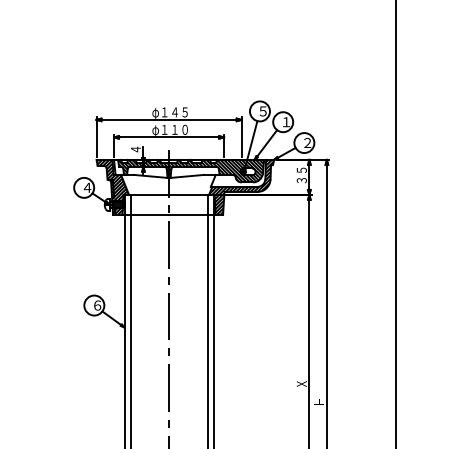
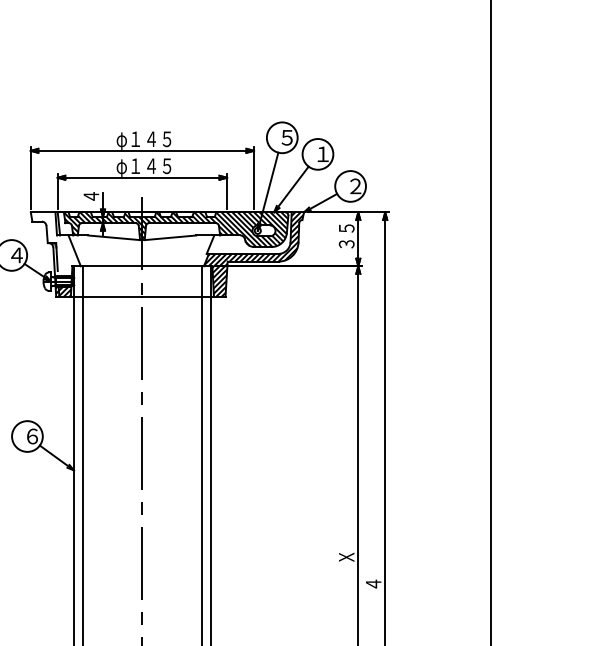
text: (179, 129) -> (158, 165), φ１１０ -> φ１４５
hatch: (112, 180) -> (55, 244), removed
text: (319, 401) -> (373, 584), Ｈ -> ４

